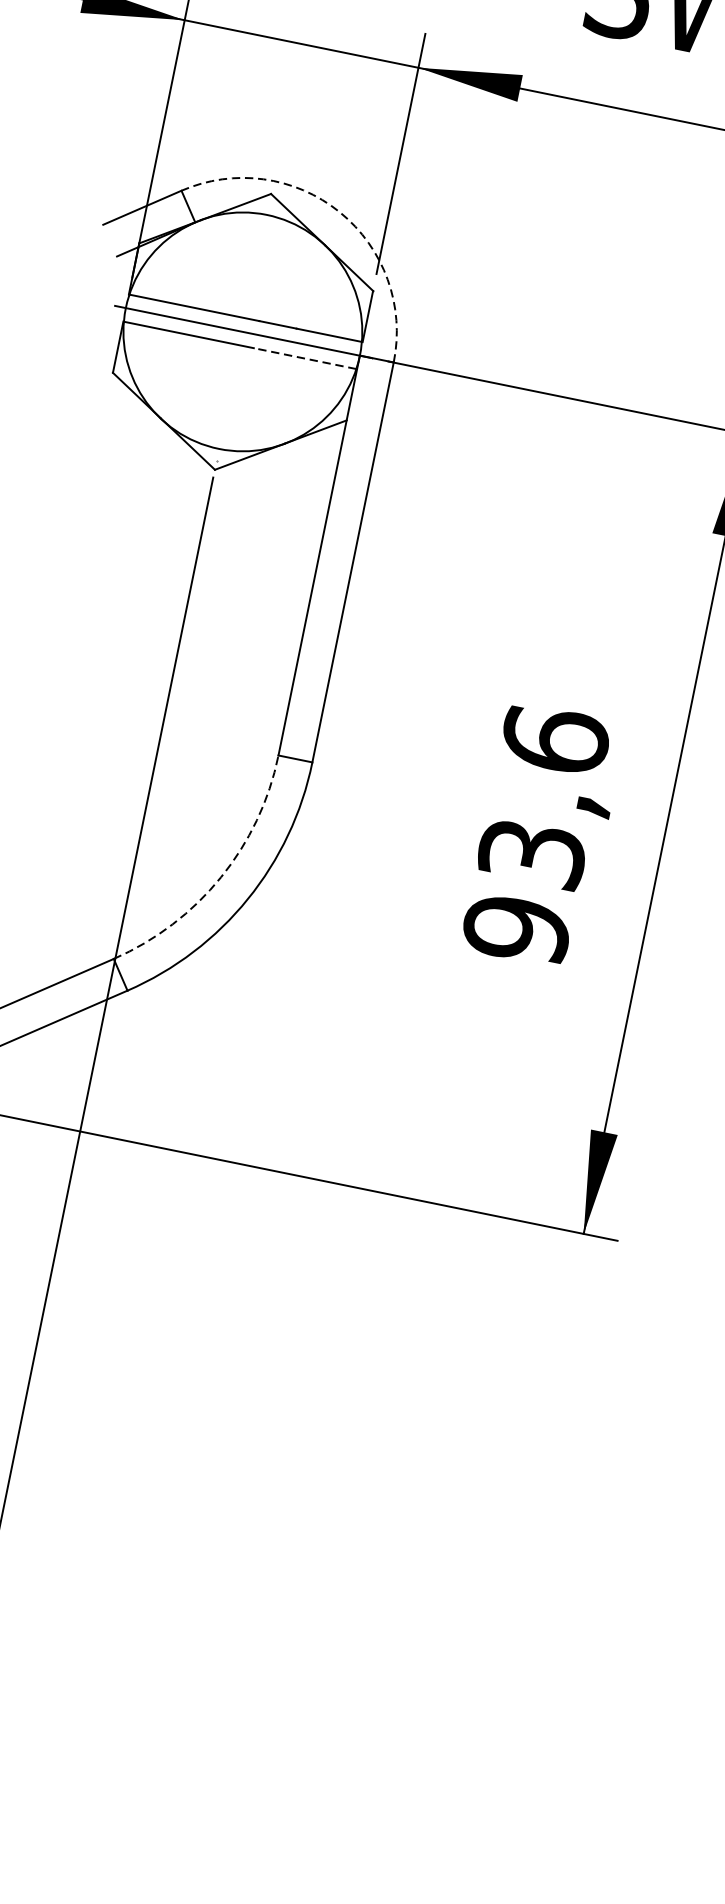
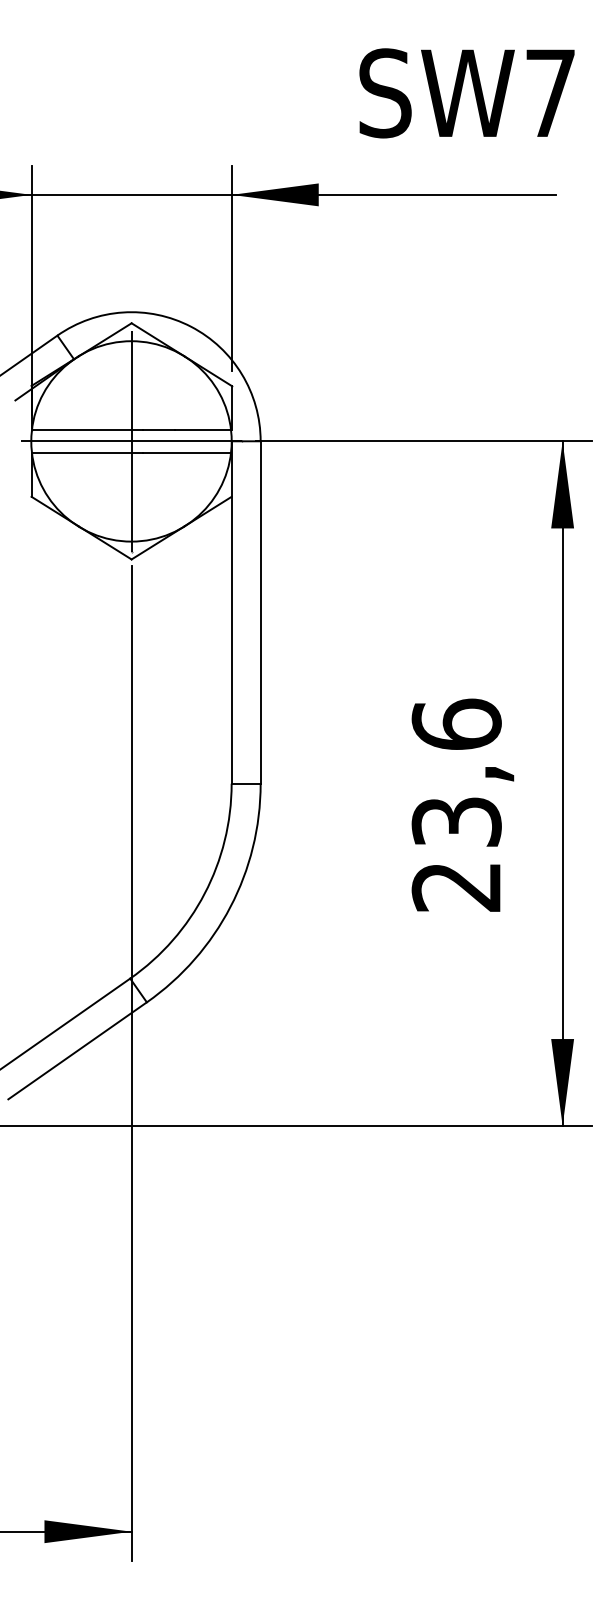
arc: (340, 211) -> (191, 326), dashed -> solid
line: (242, 332) -> (131, 441), added
line: (305, 358) -> (187, 452), dashed -> solid
arc: (220, 877) -> (204, 893), dashed -> solid
text: (516, 928) -> (456, 886), 93,6 -> 23,6

